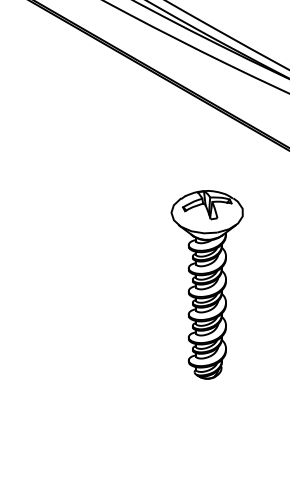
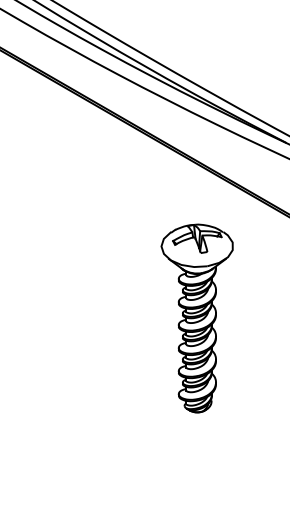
part: (206, 284) -> (196, 318), moved

